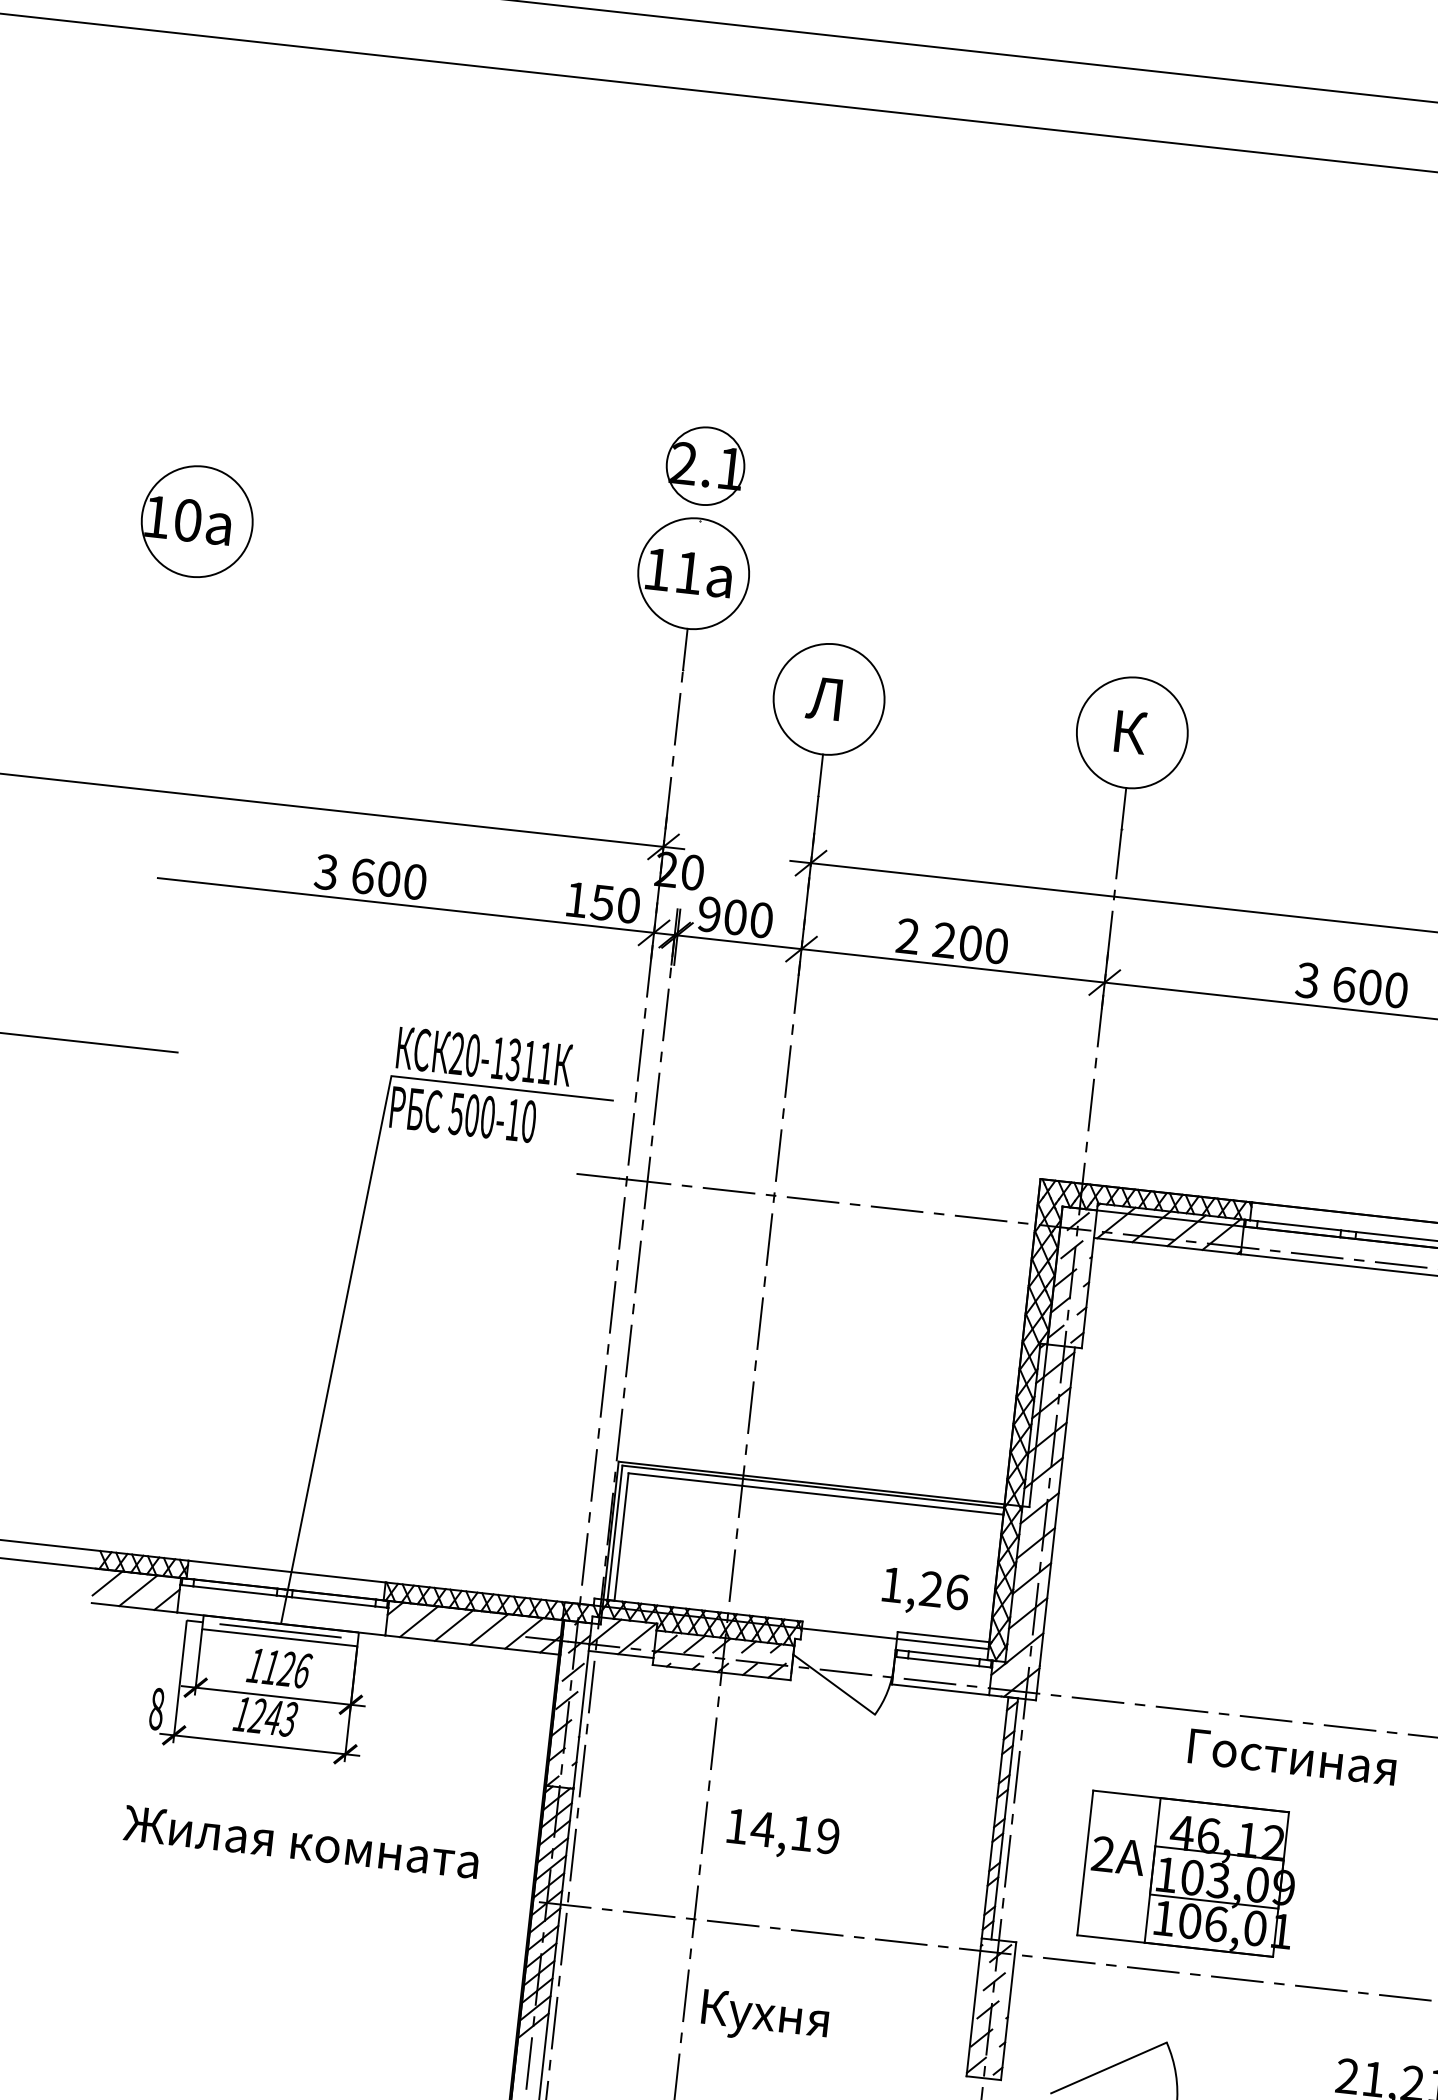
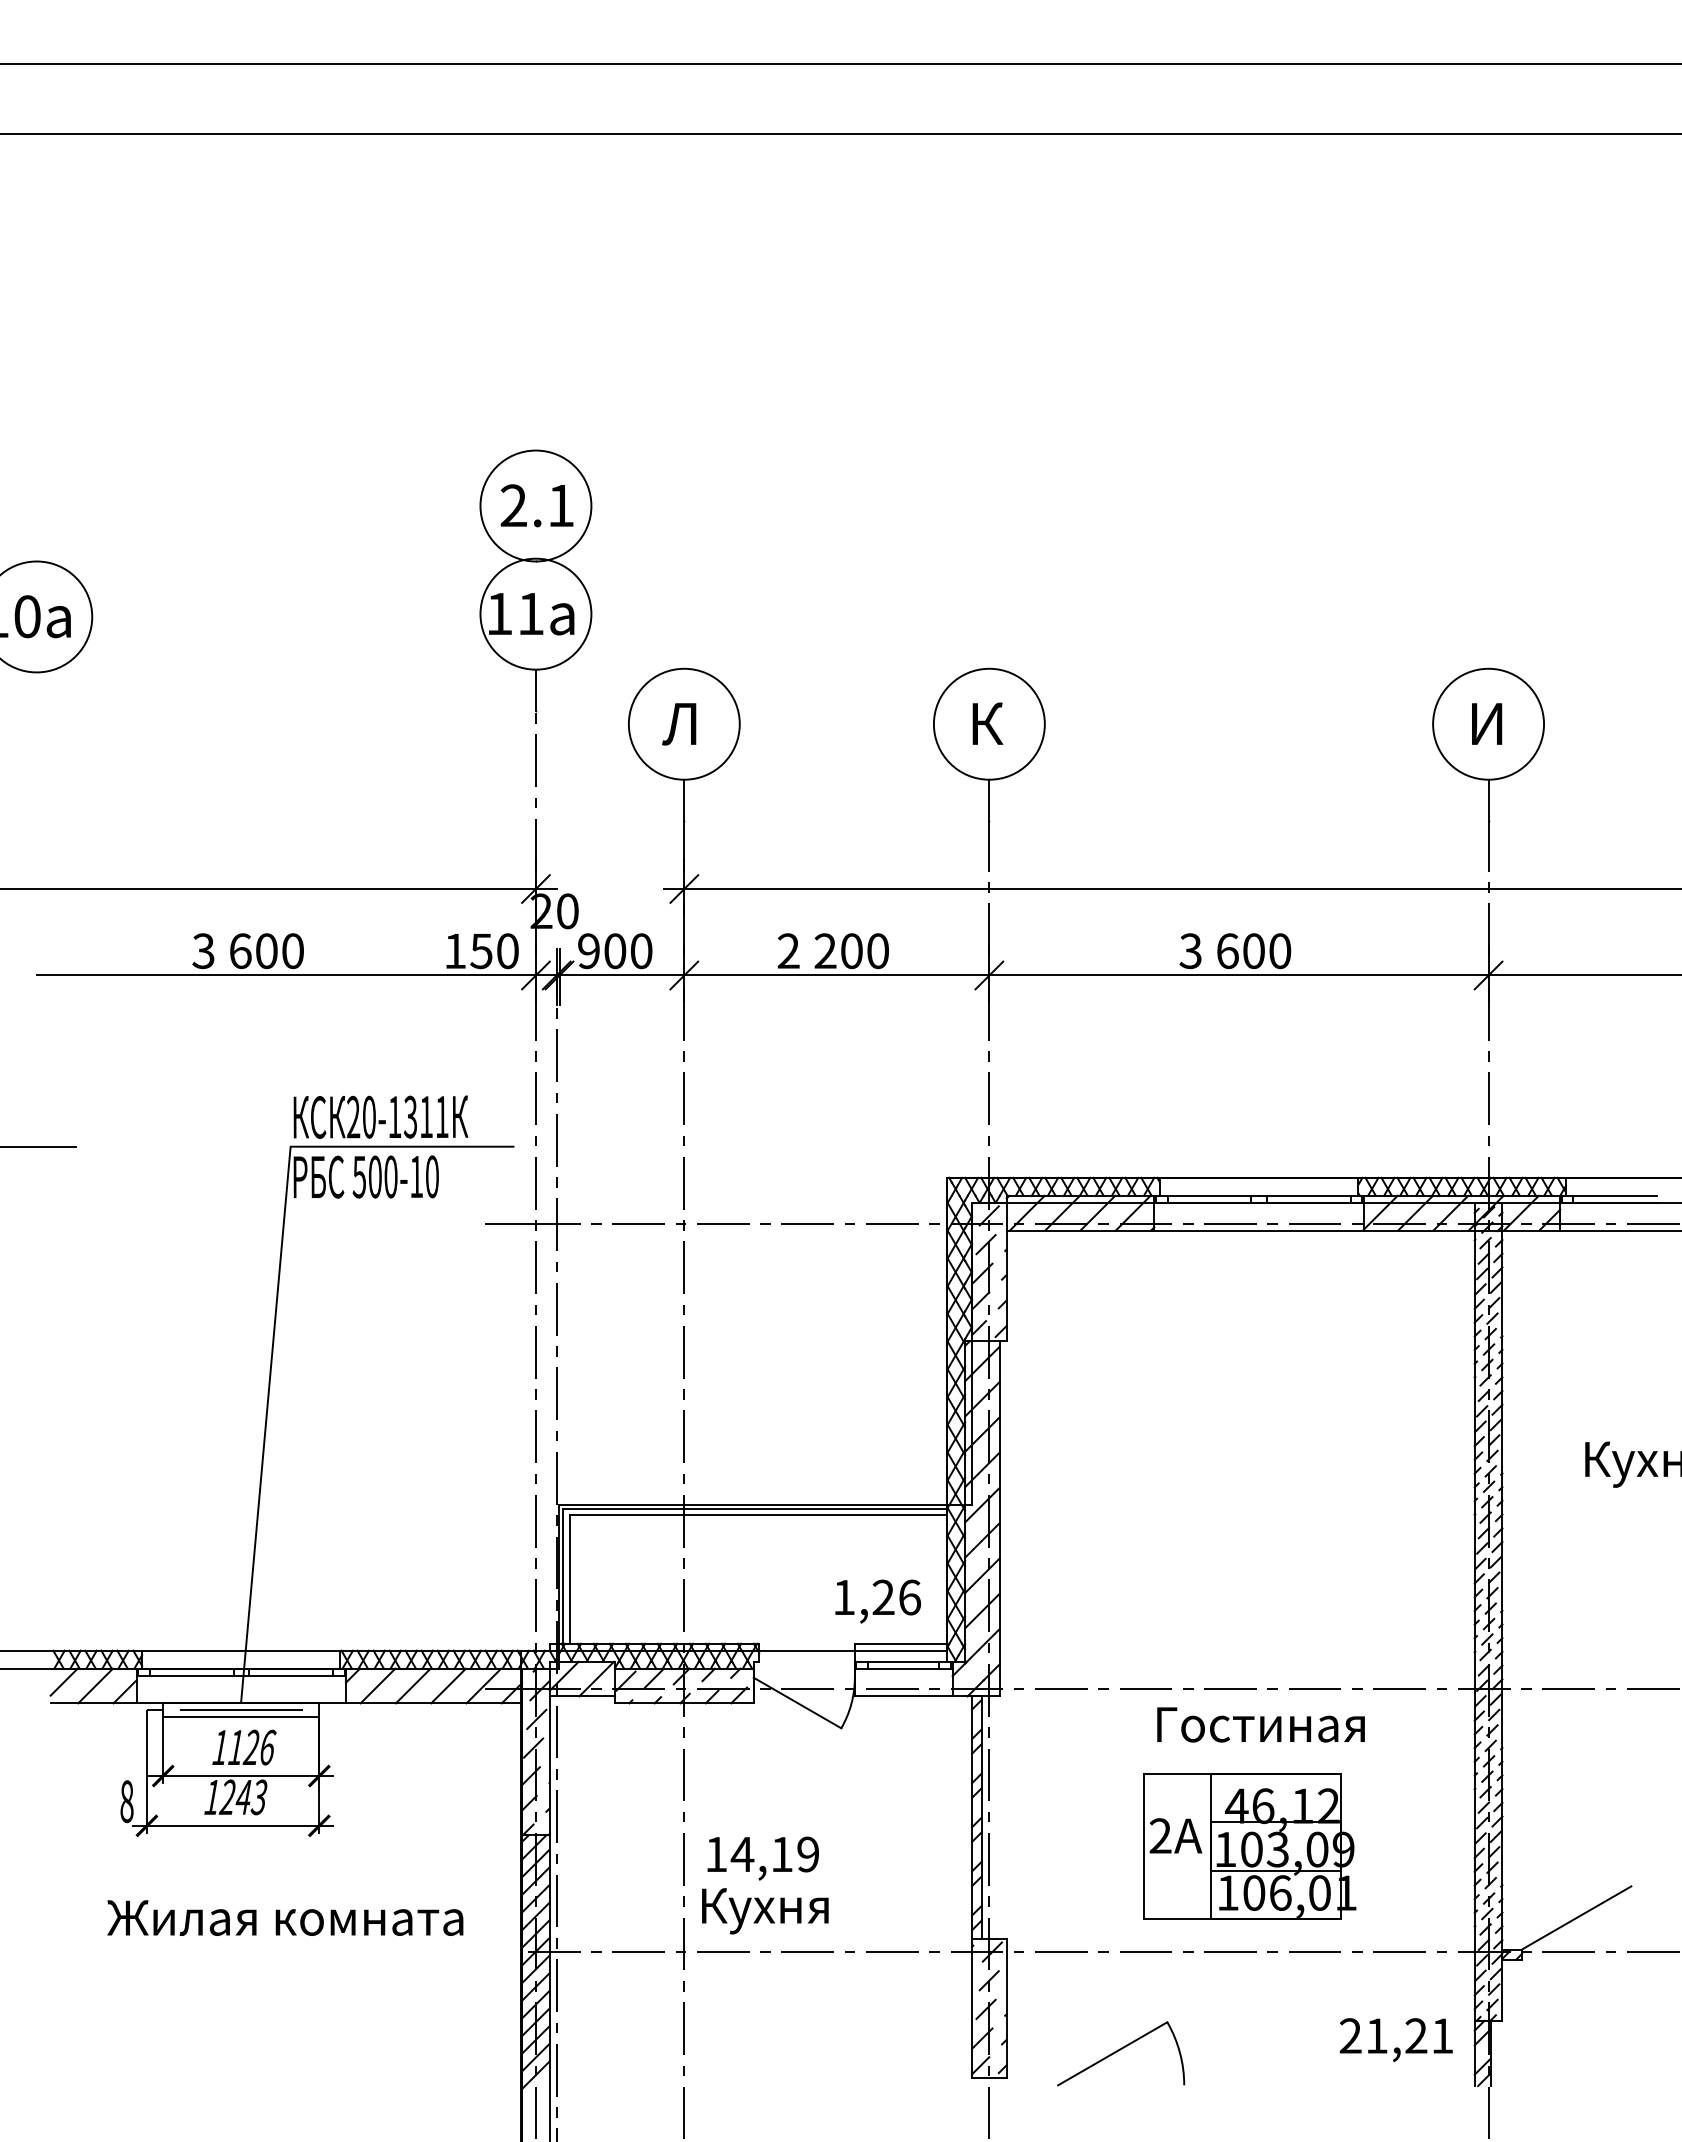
circle: (705, 465) -> (535, 505), size x1.43
part: (1190, 1874) -> (1249, 1846), moved
text: (765, 2018) -> (765, 1911), moved

